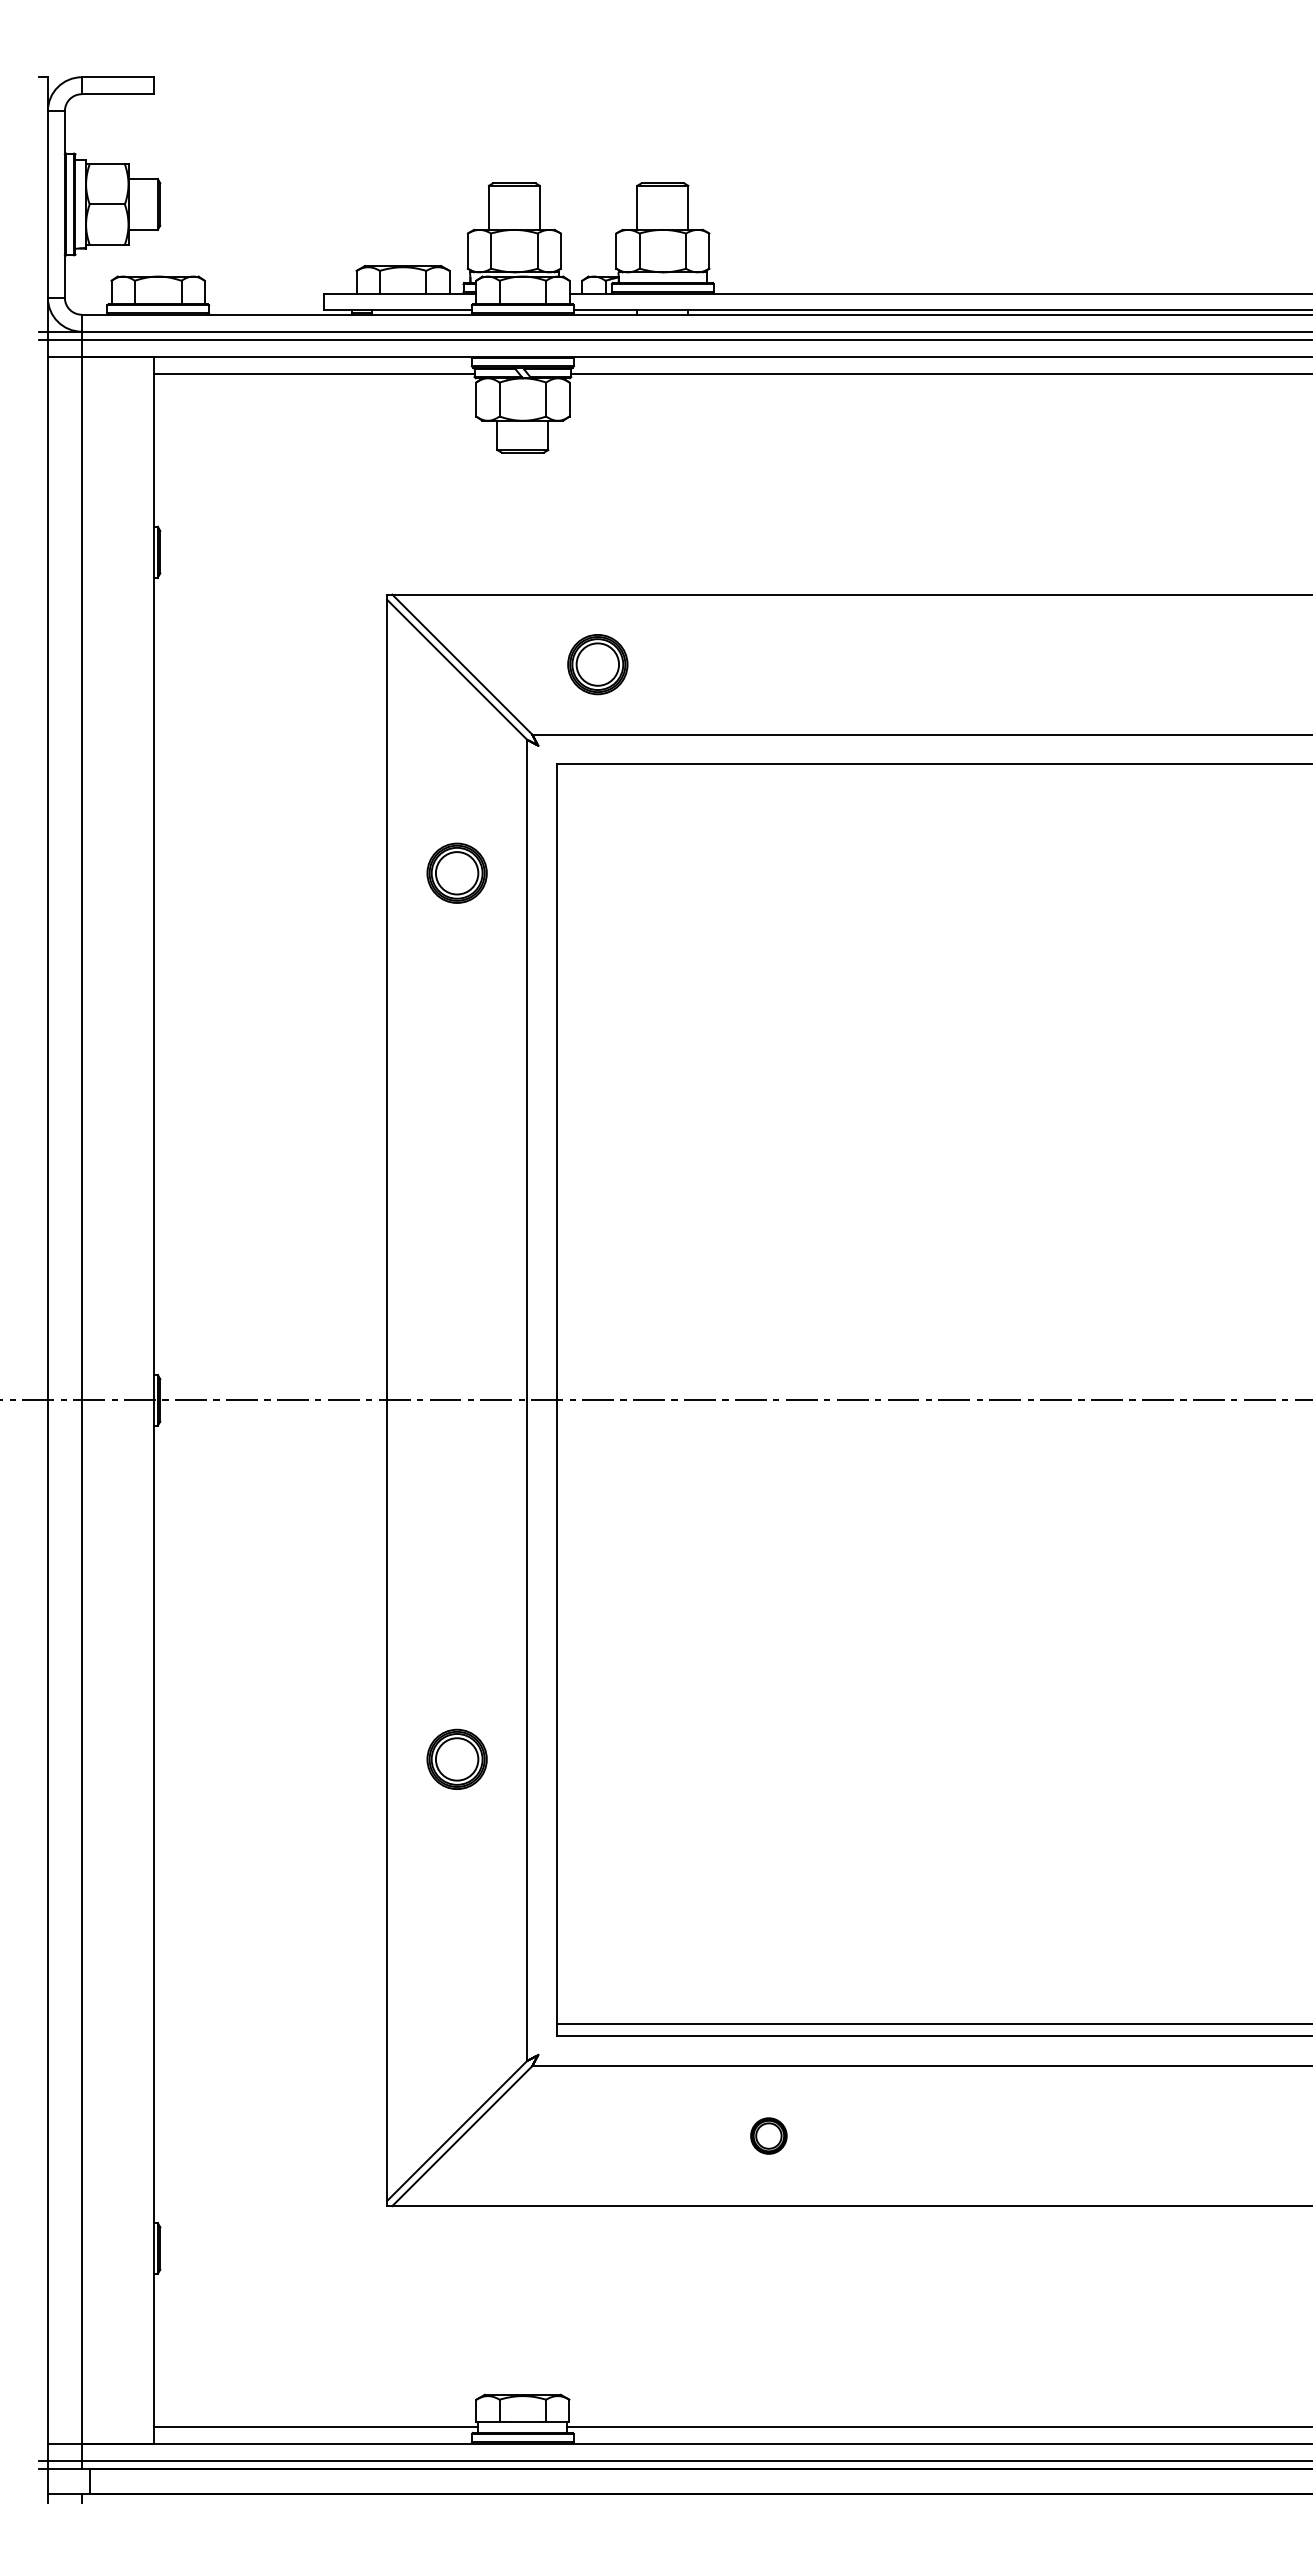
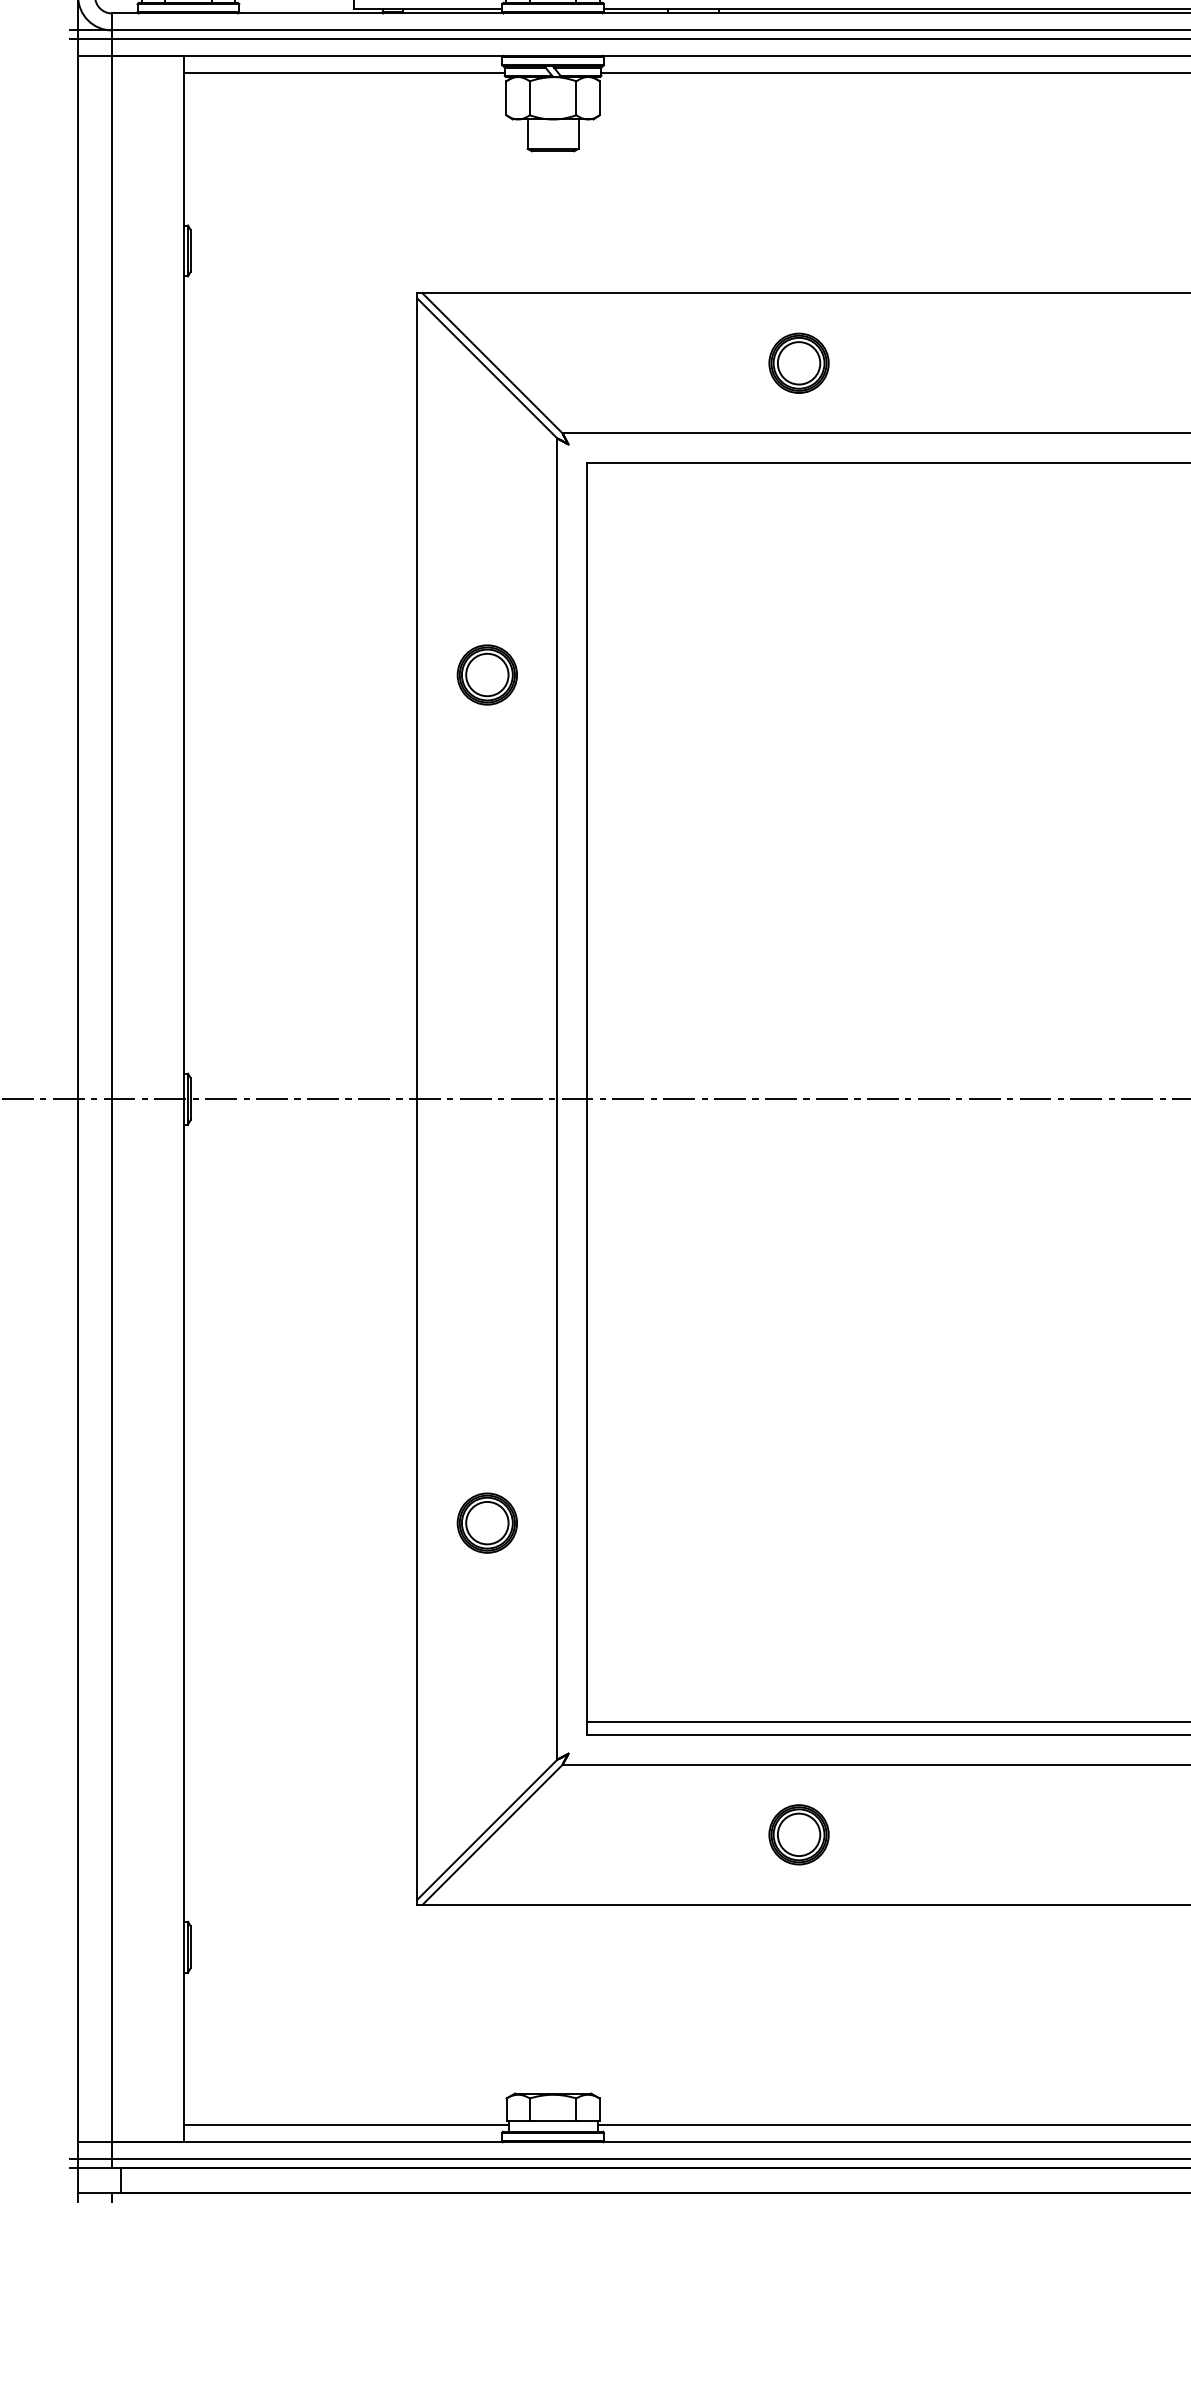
part: (597, 664) -> (798, 363), moved
part: (456, 872) -> (486, 674), moved
part: (456, 1758) -> (486, 1522), moved
part: (768, 2135) -> (798, 1834), size x1.67

